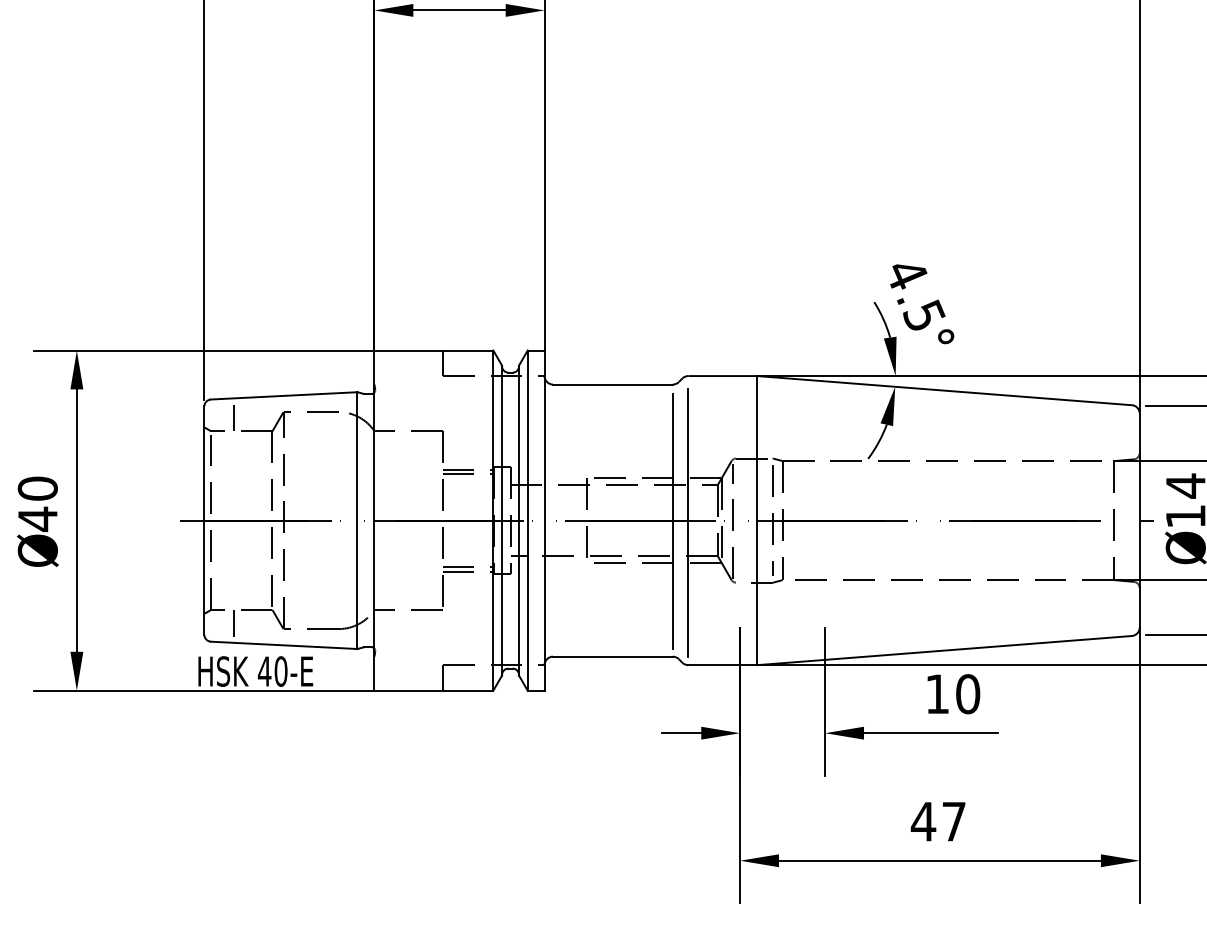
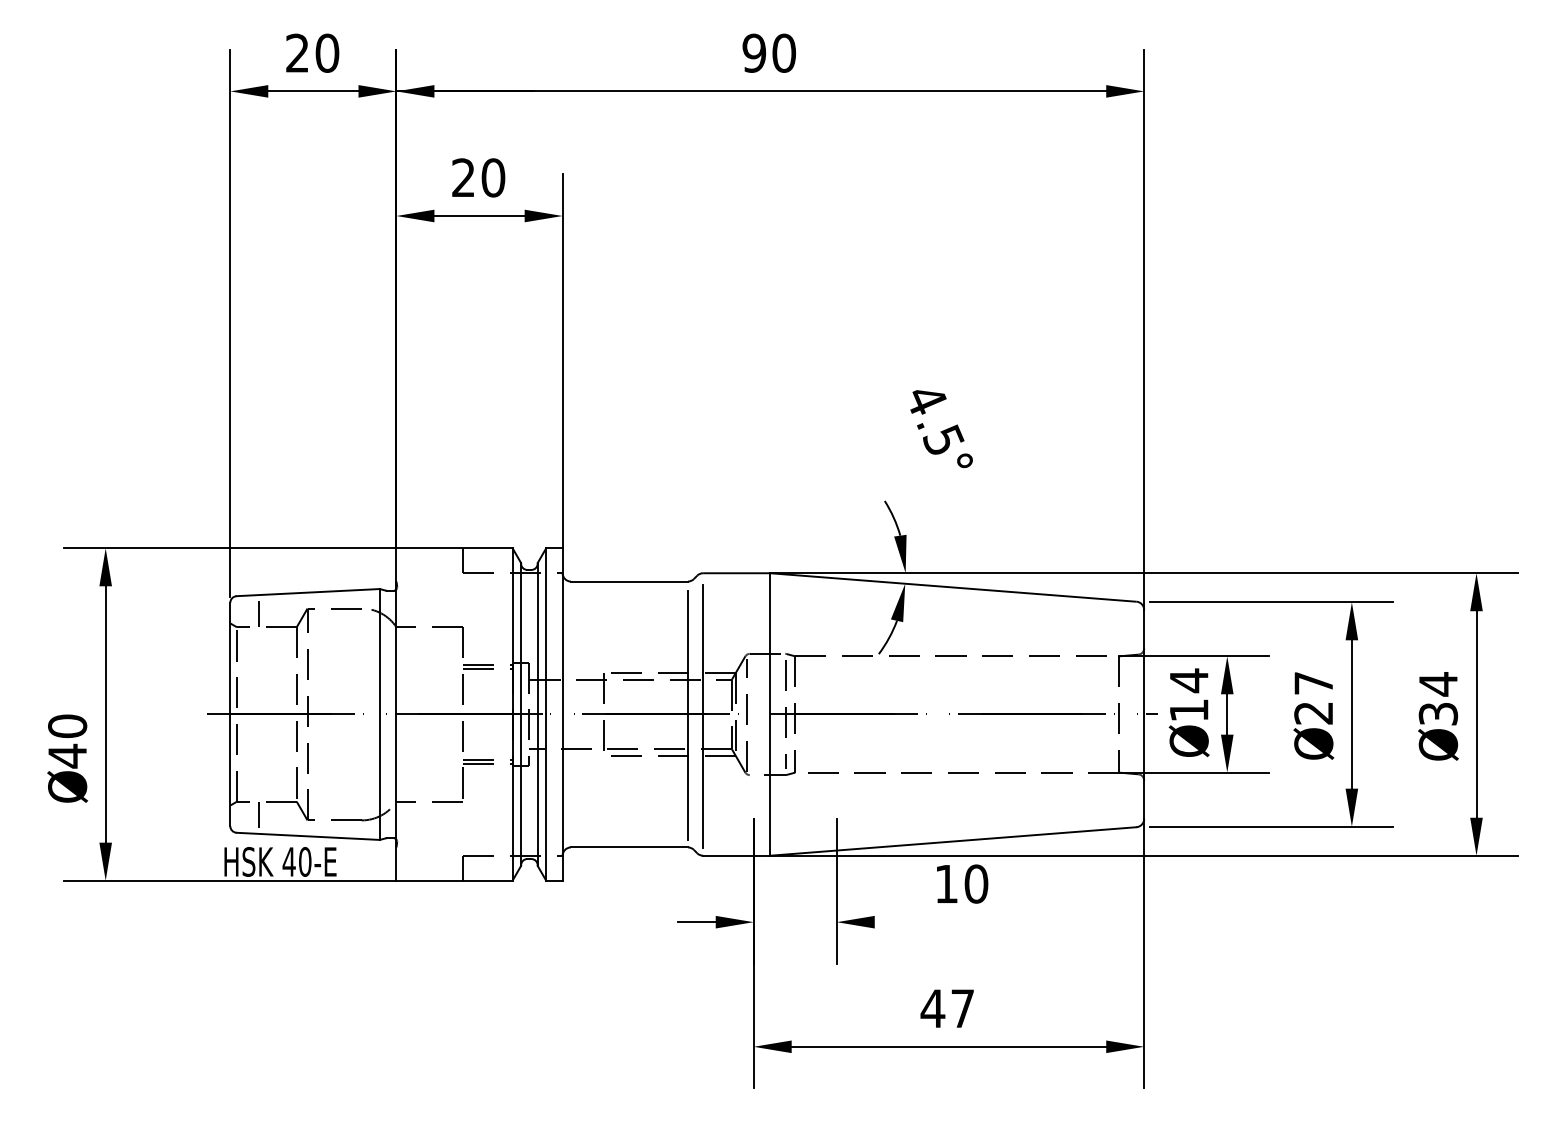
text: (922, 304) -> (941, 429), moved
text: (37, 521) -> (67, 758), moved
line: (930, 733) -> (939, 922), removed

